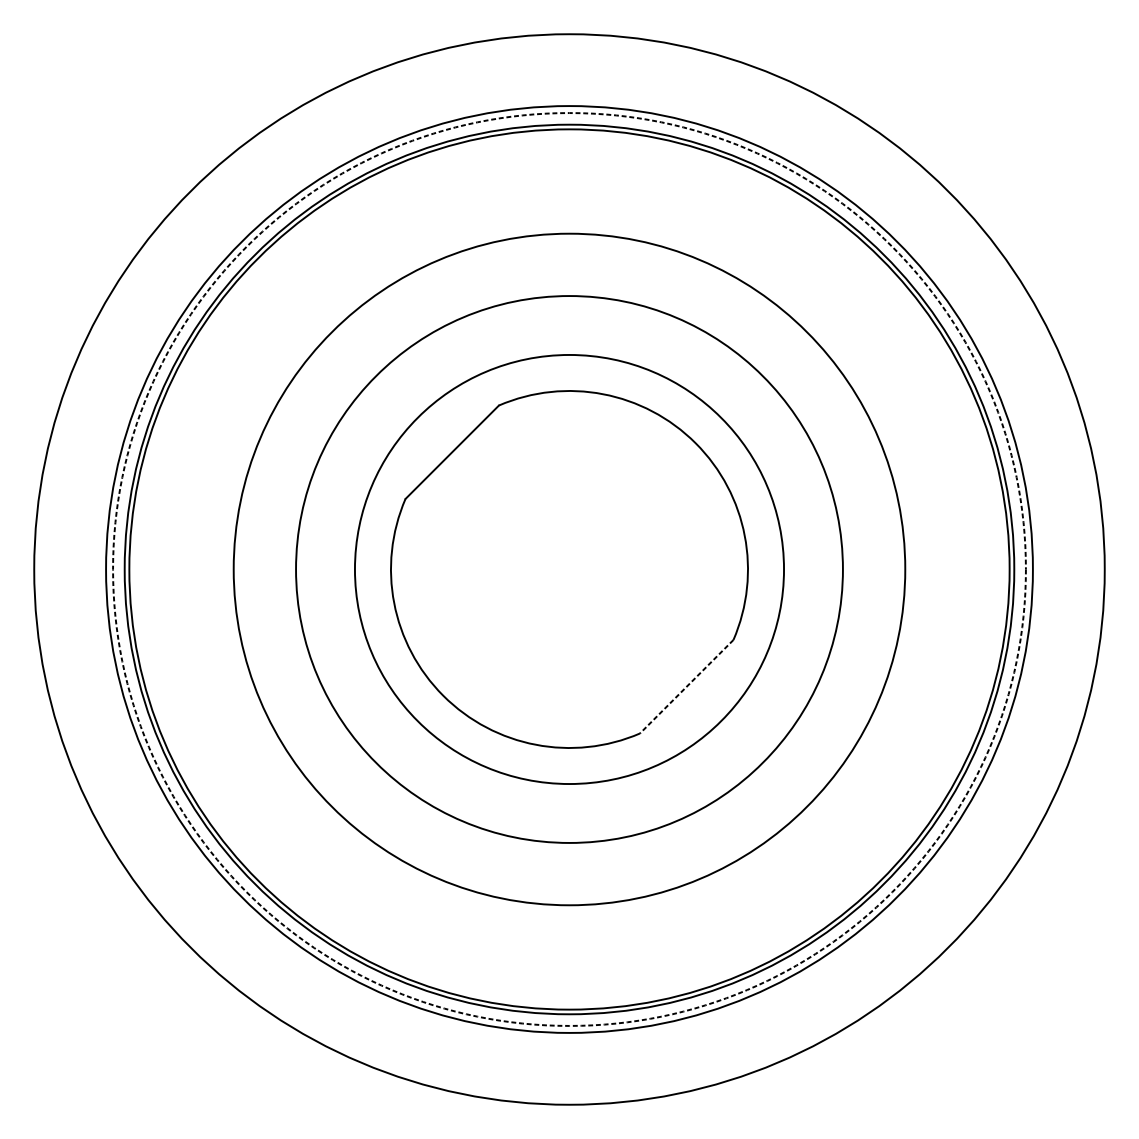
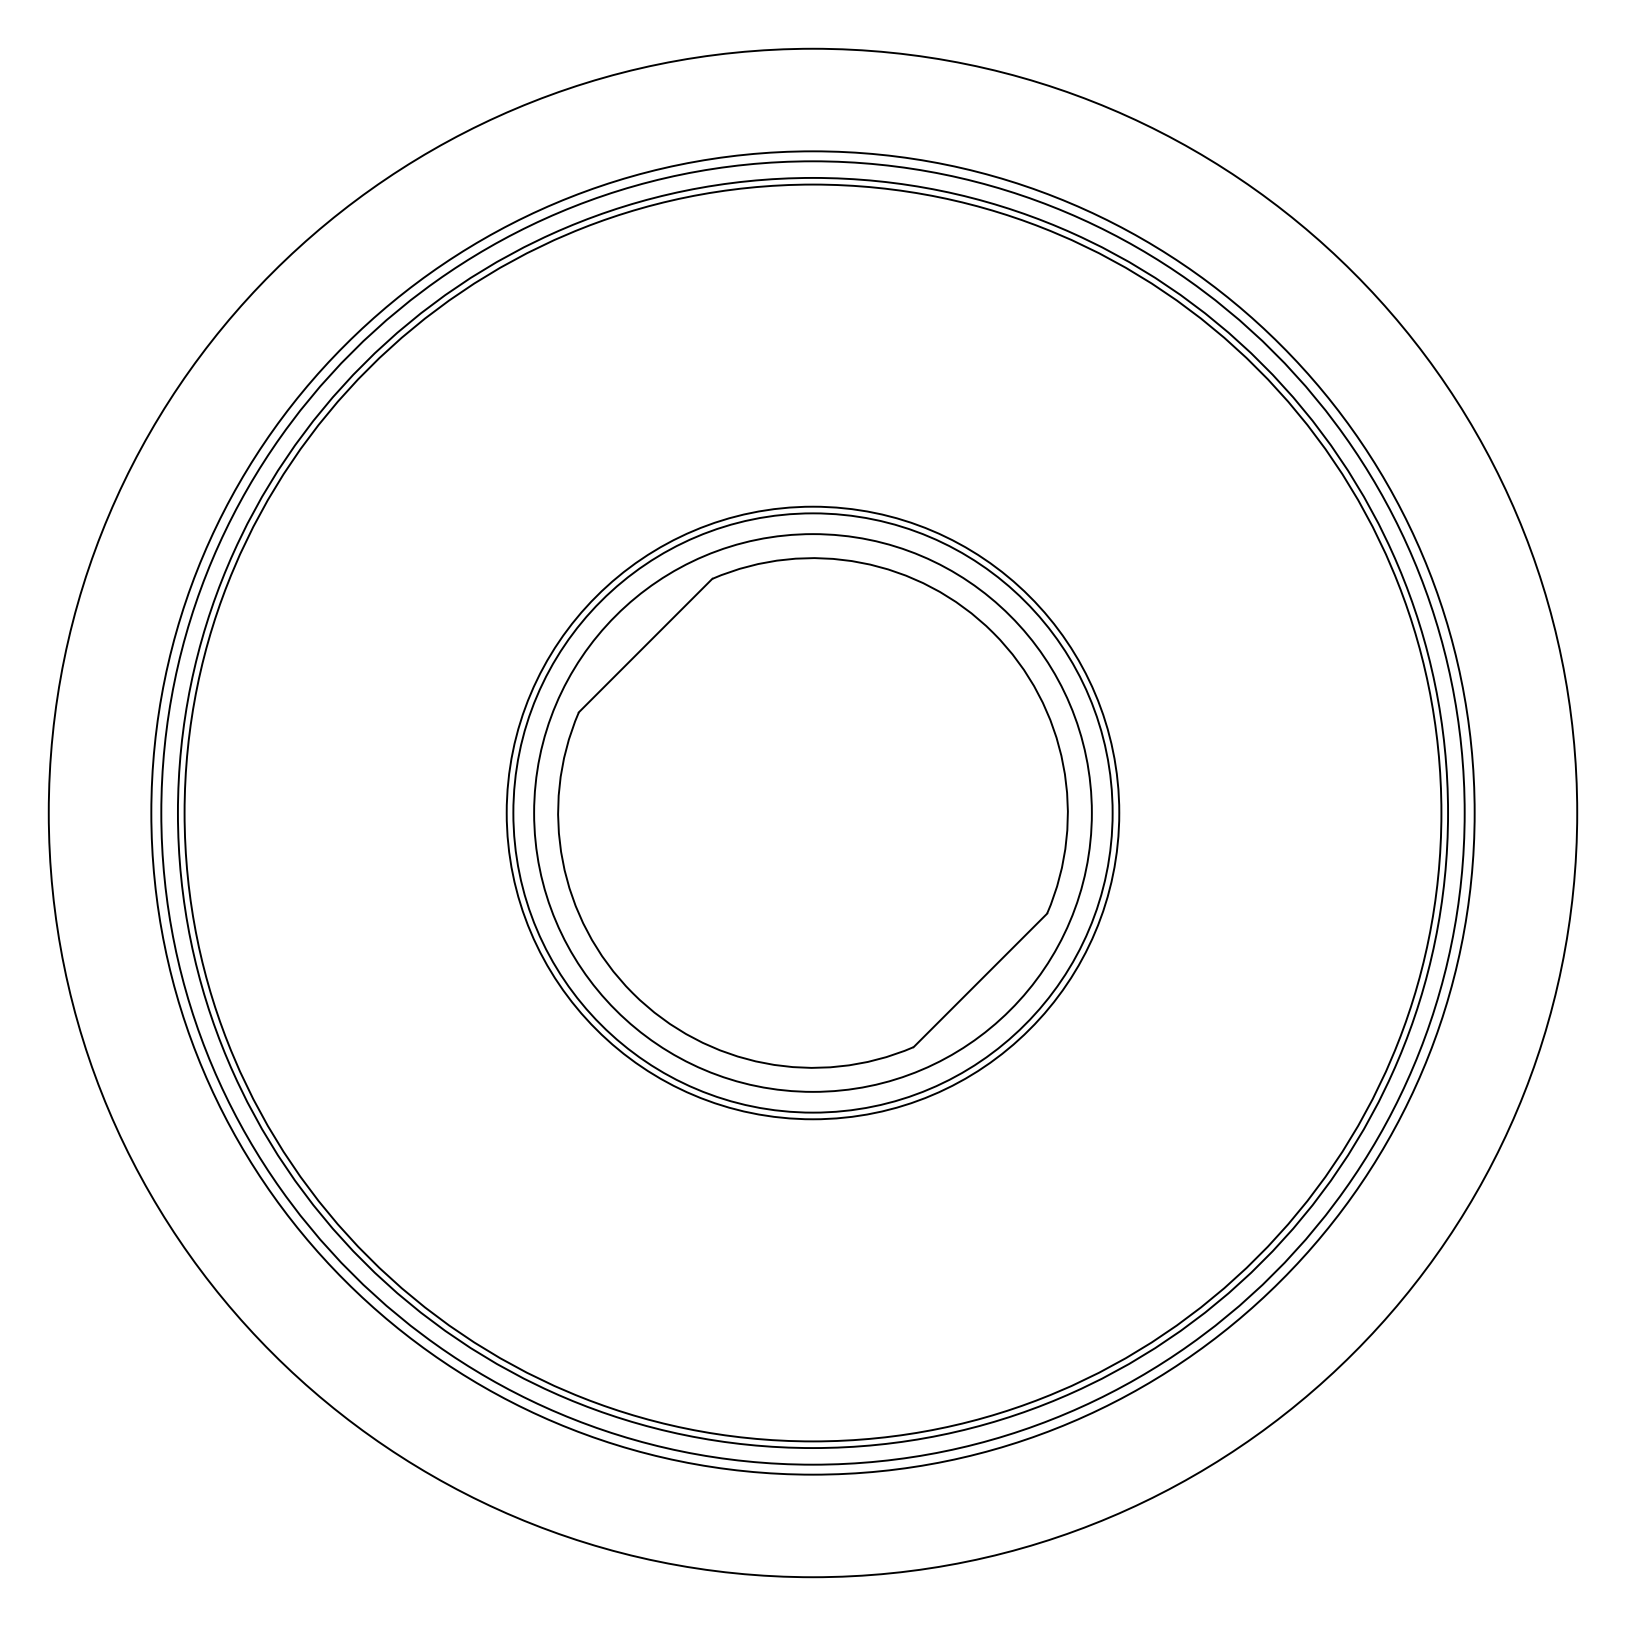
circle: (569, 569) -> (812, 812), dashed -> solid
circle: (569, 569) -> (812, 812), size x0.62
circle: (569, 569) -> (812, 812), size x0.71
line: (686, 686) -> (980, 980), dashed -> solid

